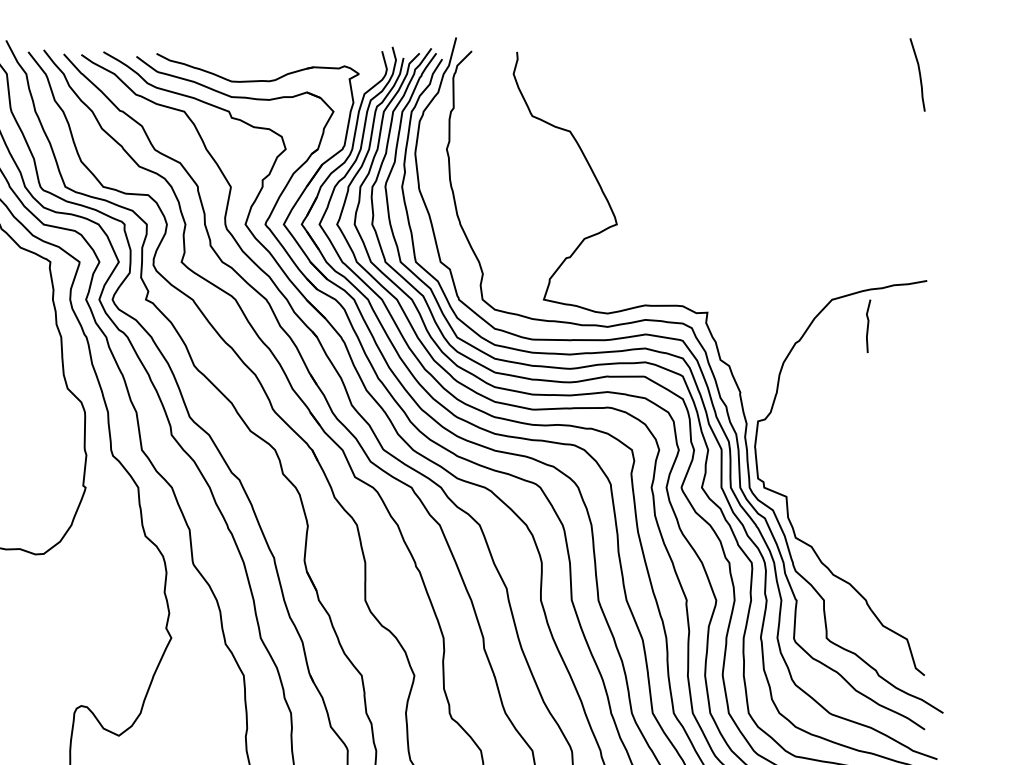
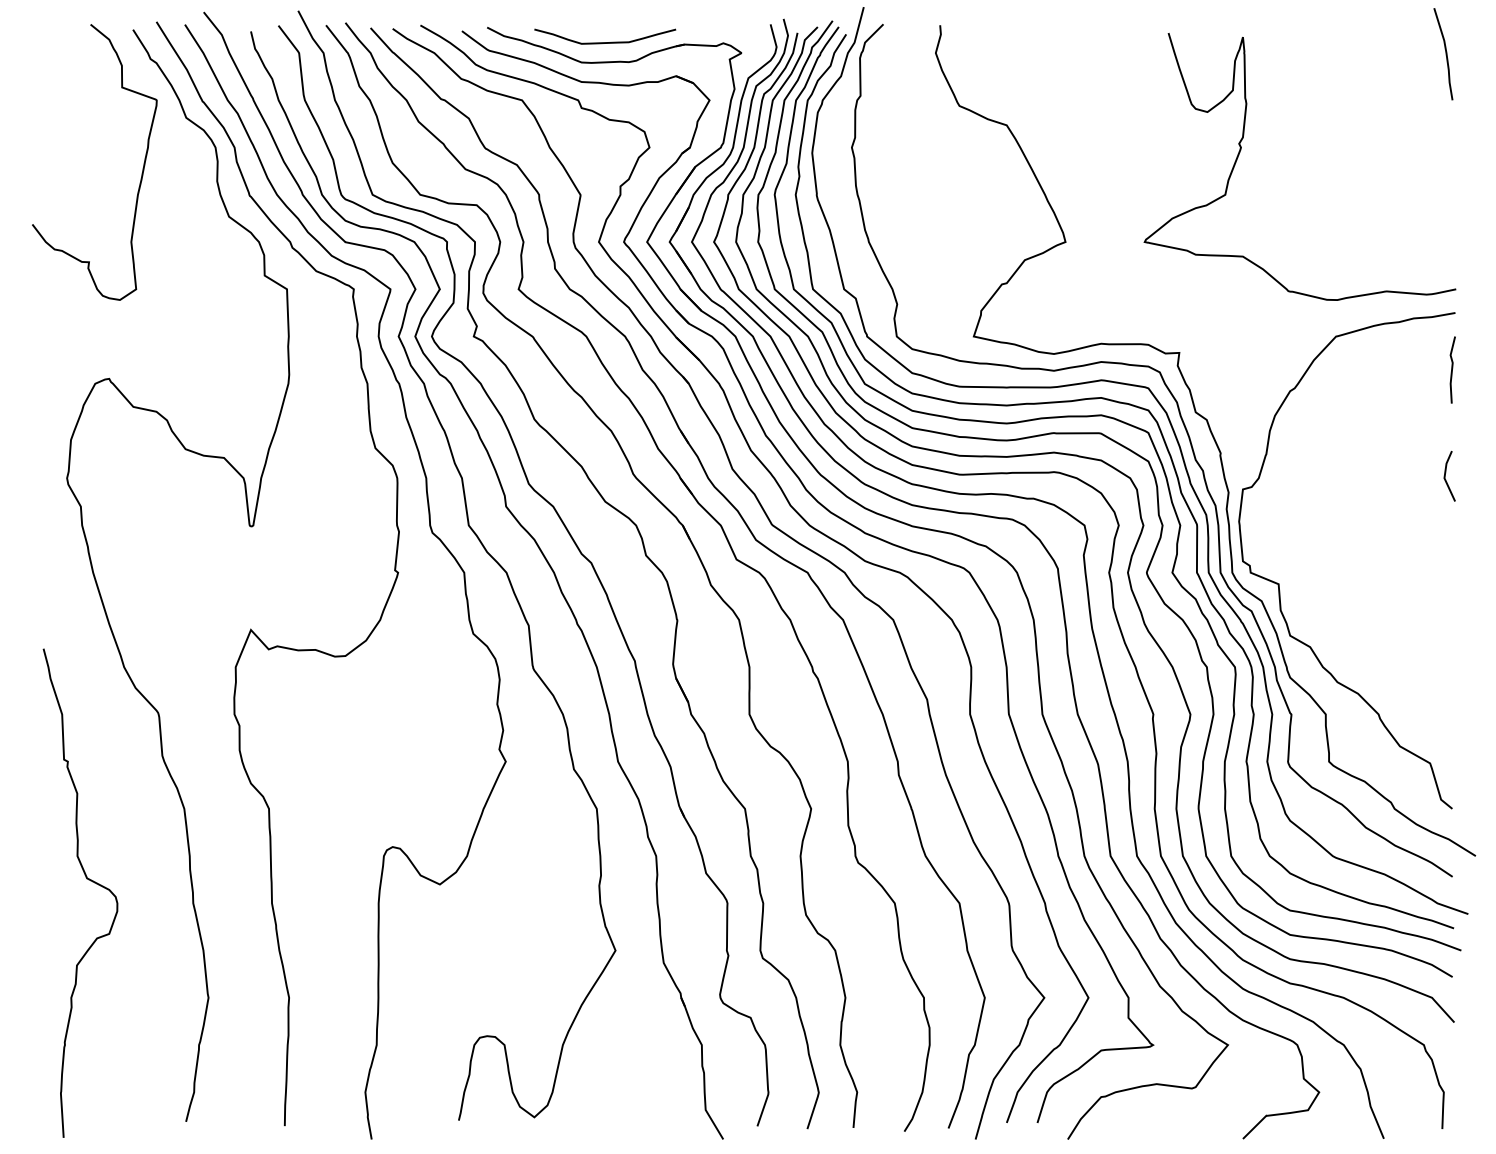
curve: (250, 65) -> (605, 42), added
curve: (756, 151) -> (1241, 150), added
line: (868, 325) -> (1452, 369), moved
line: (919, 410) -> (1445, 475), added

